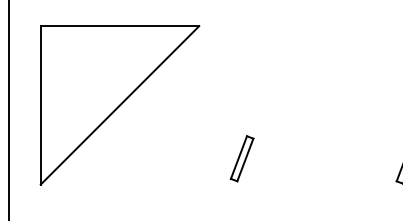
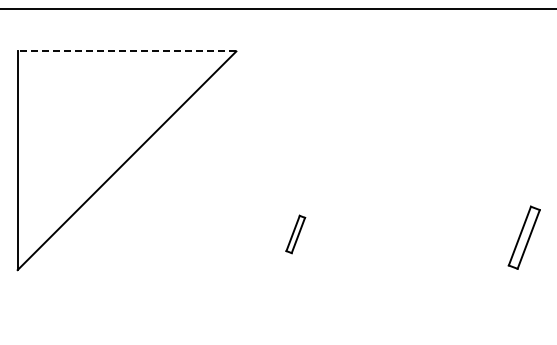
line: (119, 26) -> (126, 51), solid -> dashed
part: (242, 158) -> (295, 234), size x0.6

